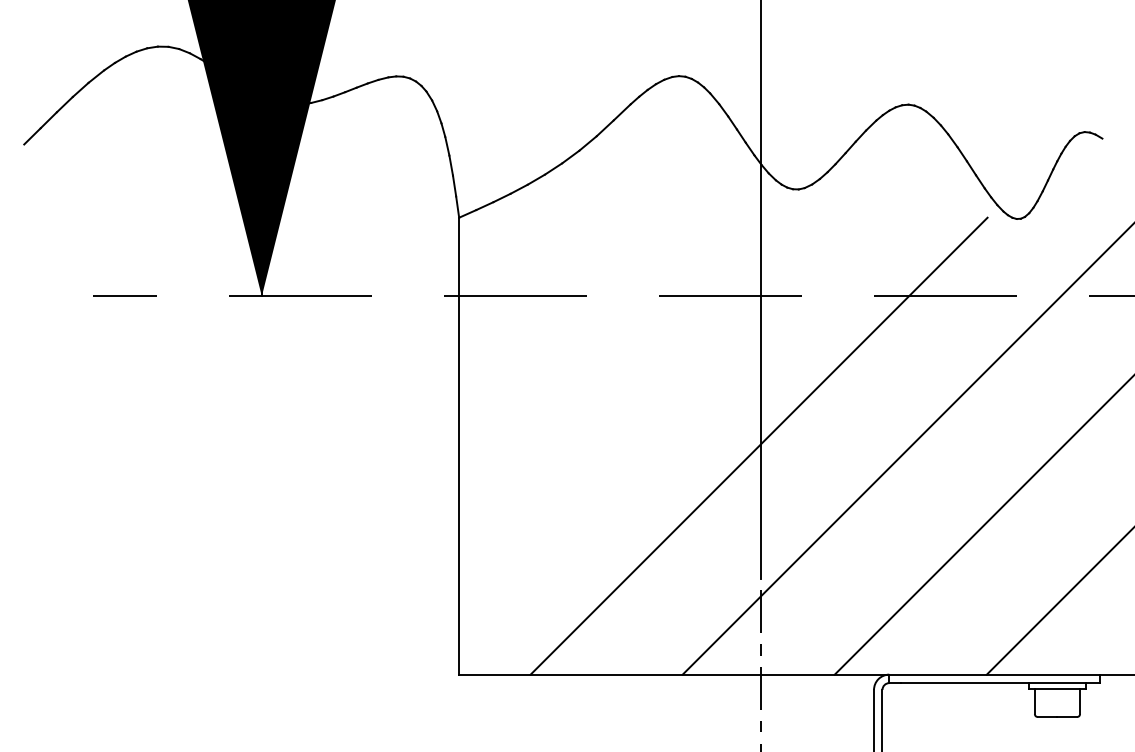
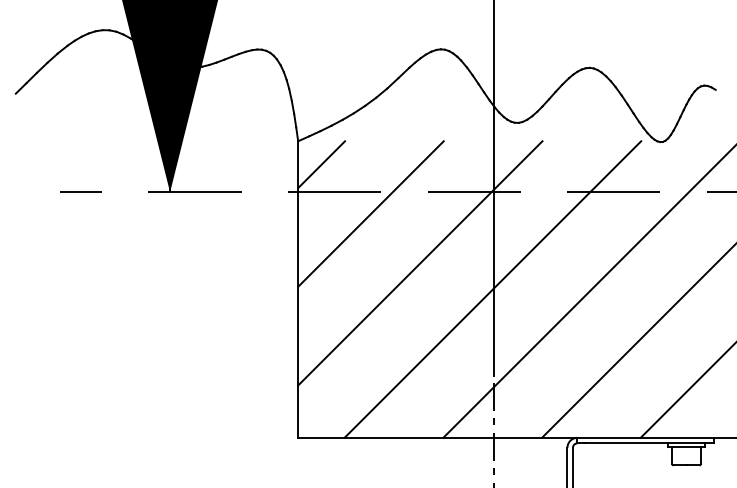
line: (495, 253) -> (321, 164), added
line: (570, 329) -> (370, 213), added
line: (647, 406) -> (420, 263), added

